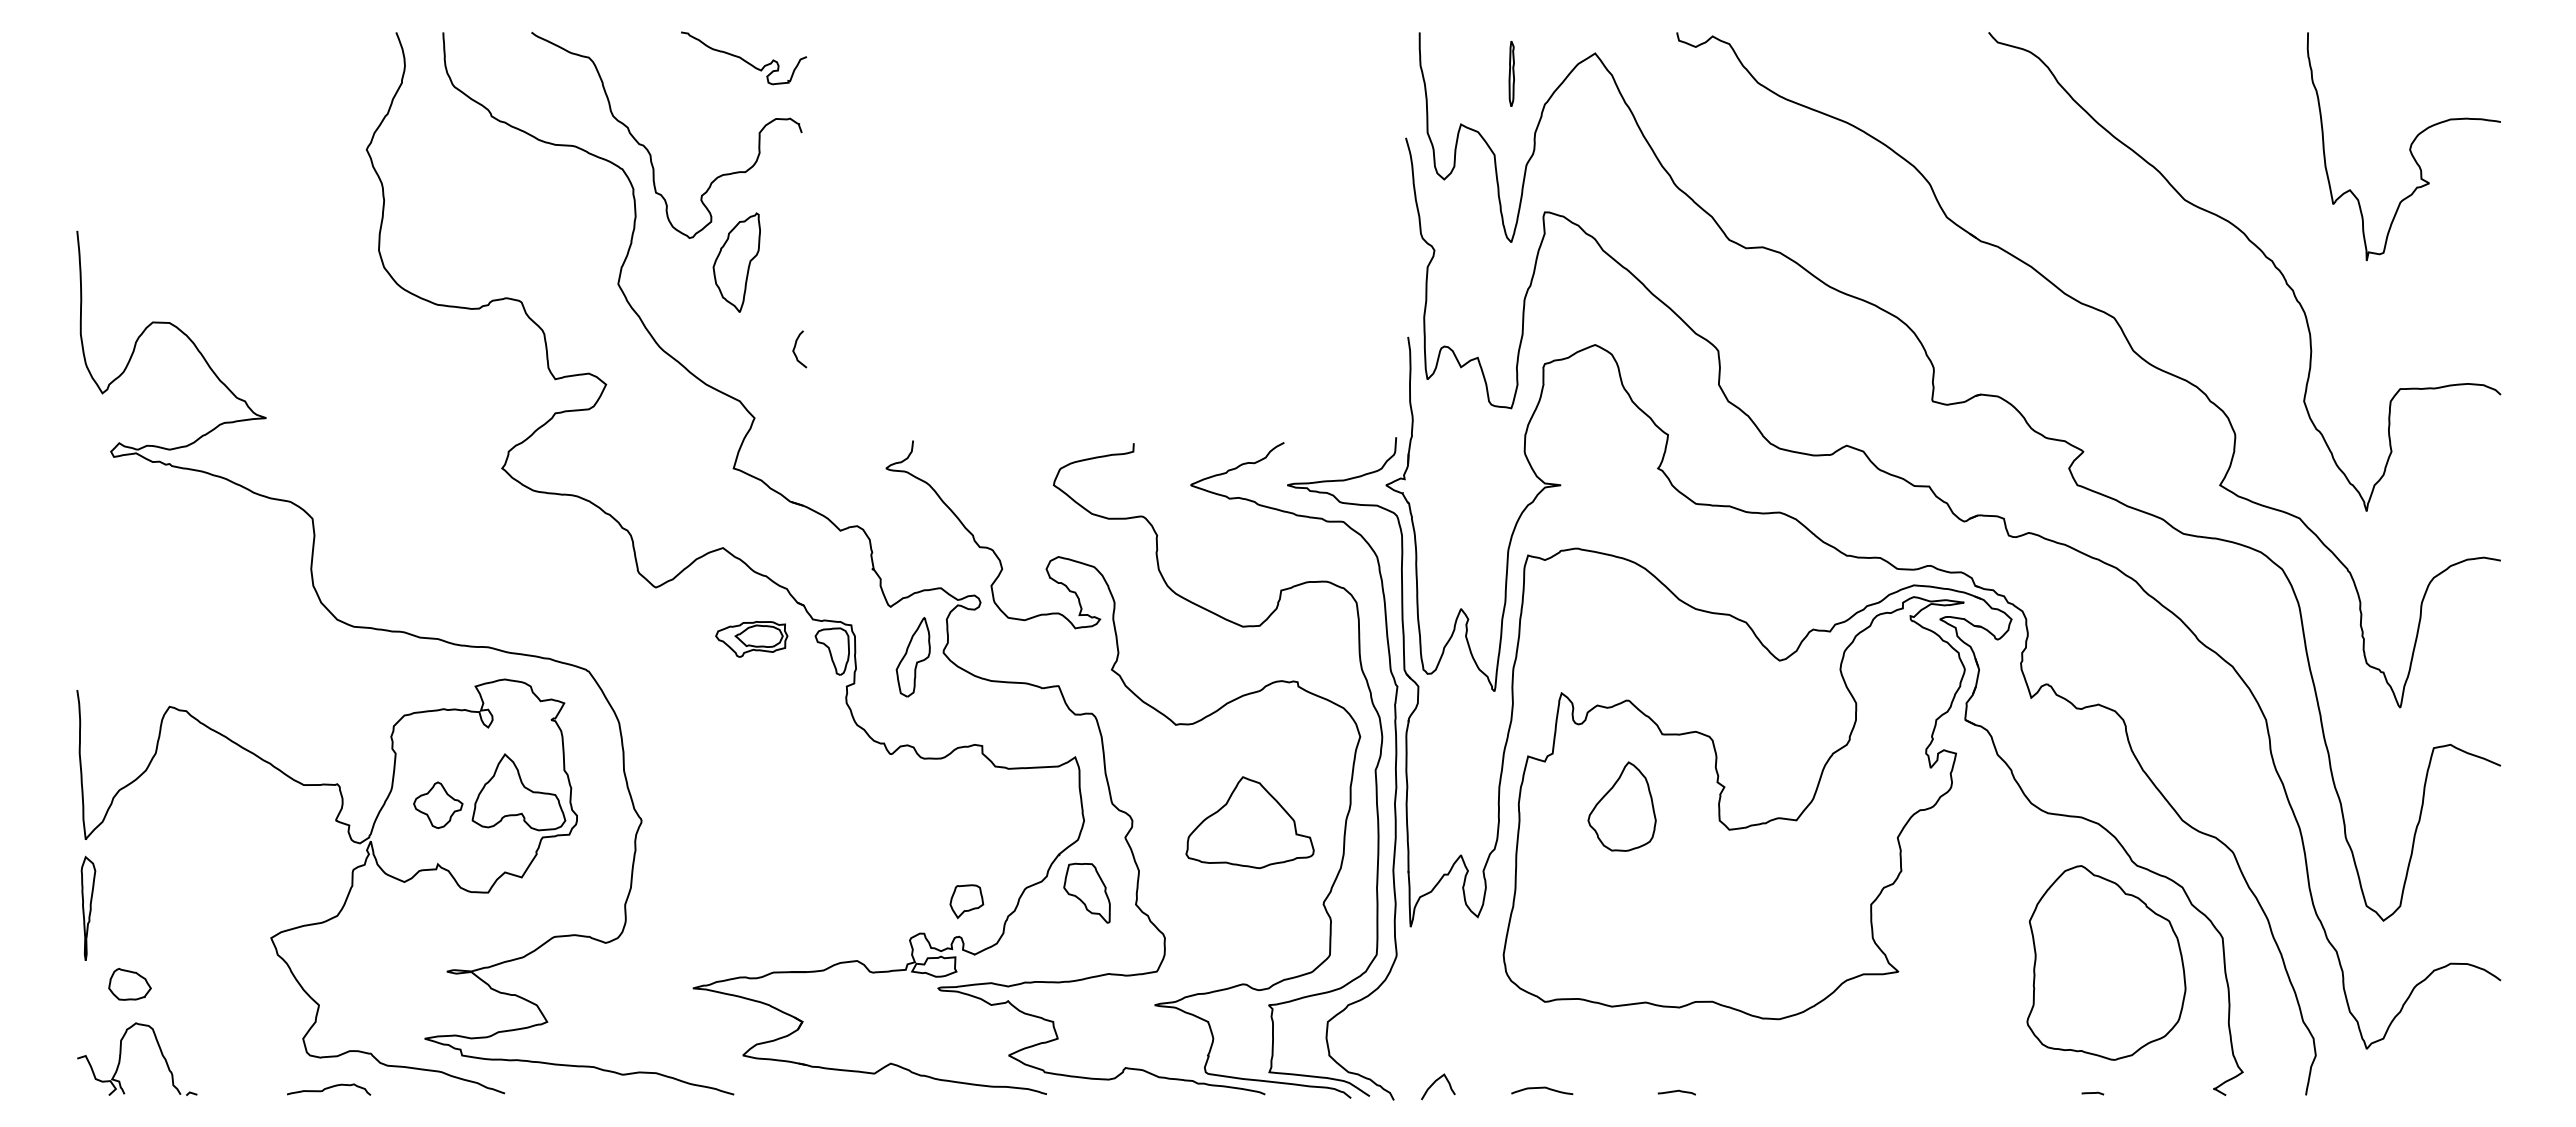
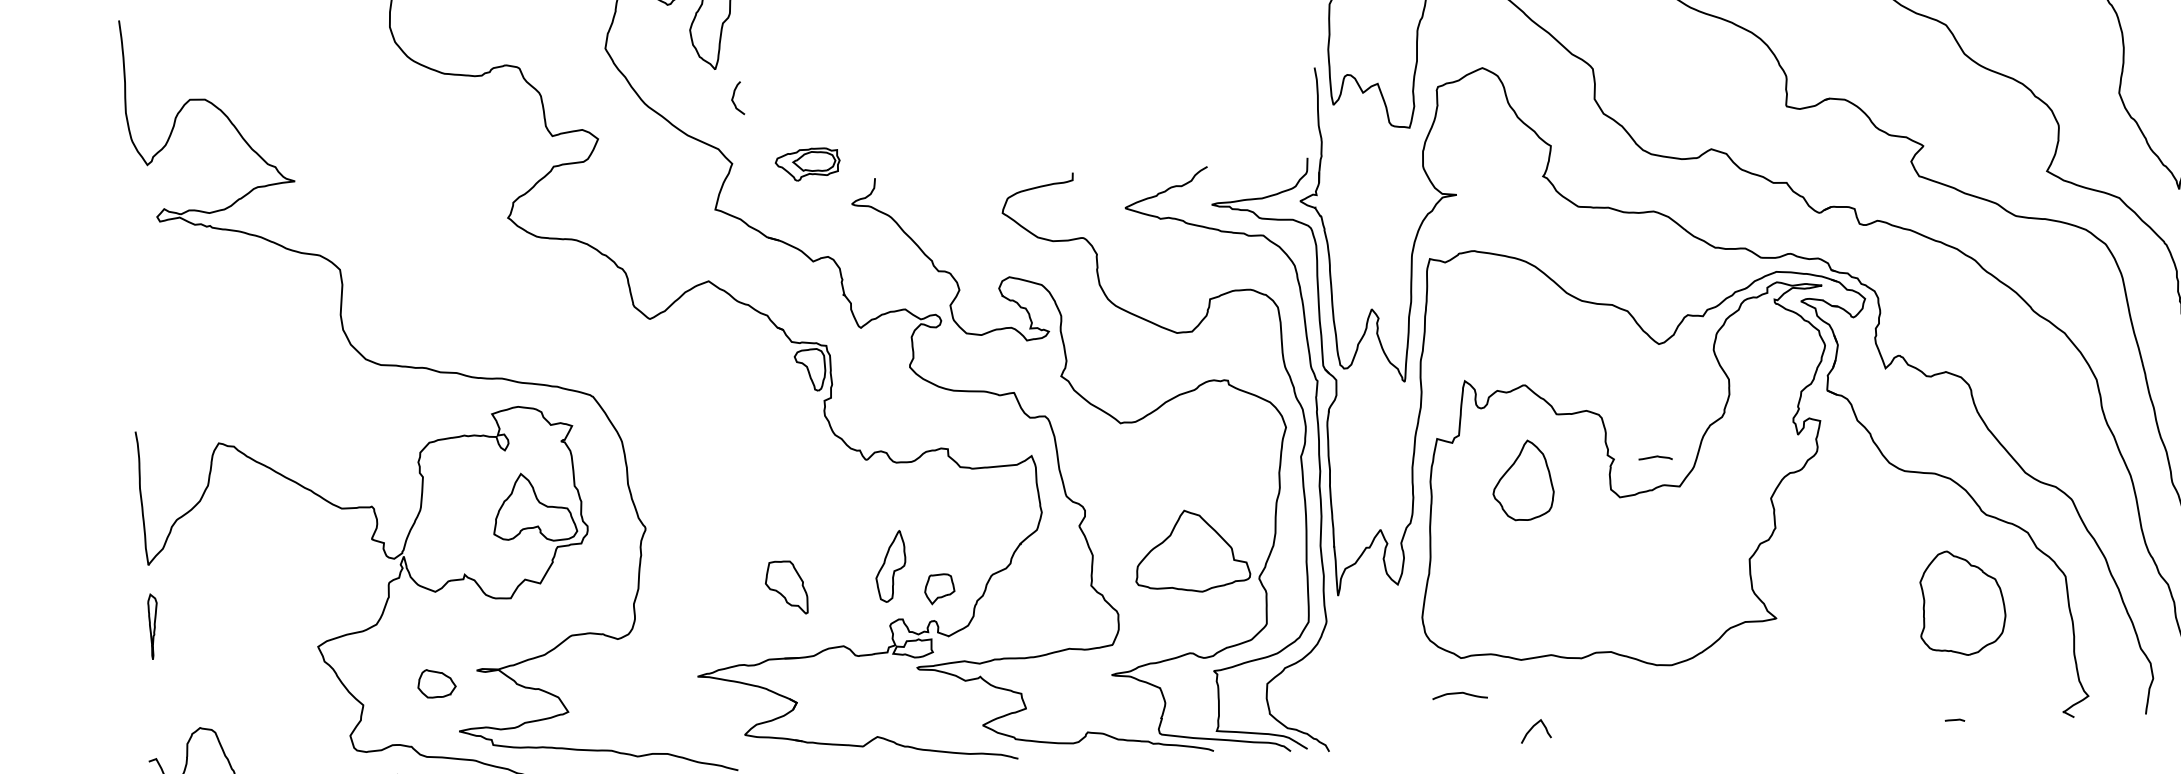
curve: (795, 348) -> (734, 97), moved
part: (751, 639) -> (807, 164), moved
part: (912, 657) -> (890, 566), moved
part: (438, 804) -> (463, 521), removed
part: (1249, 822) -> (1191, 551), moved
part: (1086, 892) -> (785, 587), moved
part: (88, 907) -> (153, 625), size x0.7
part: (2106, 962) -> (1962, 602), size x0.6
part: (129, 984) -> (436, 683), moved
curve: (1435, 1082) -> (1533, 727), moved
curve: (1542, 1088) -> (1460, 693), moved
curve: (1676, 1091) -> (1655, 457), moved

